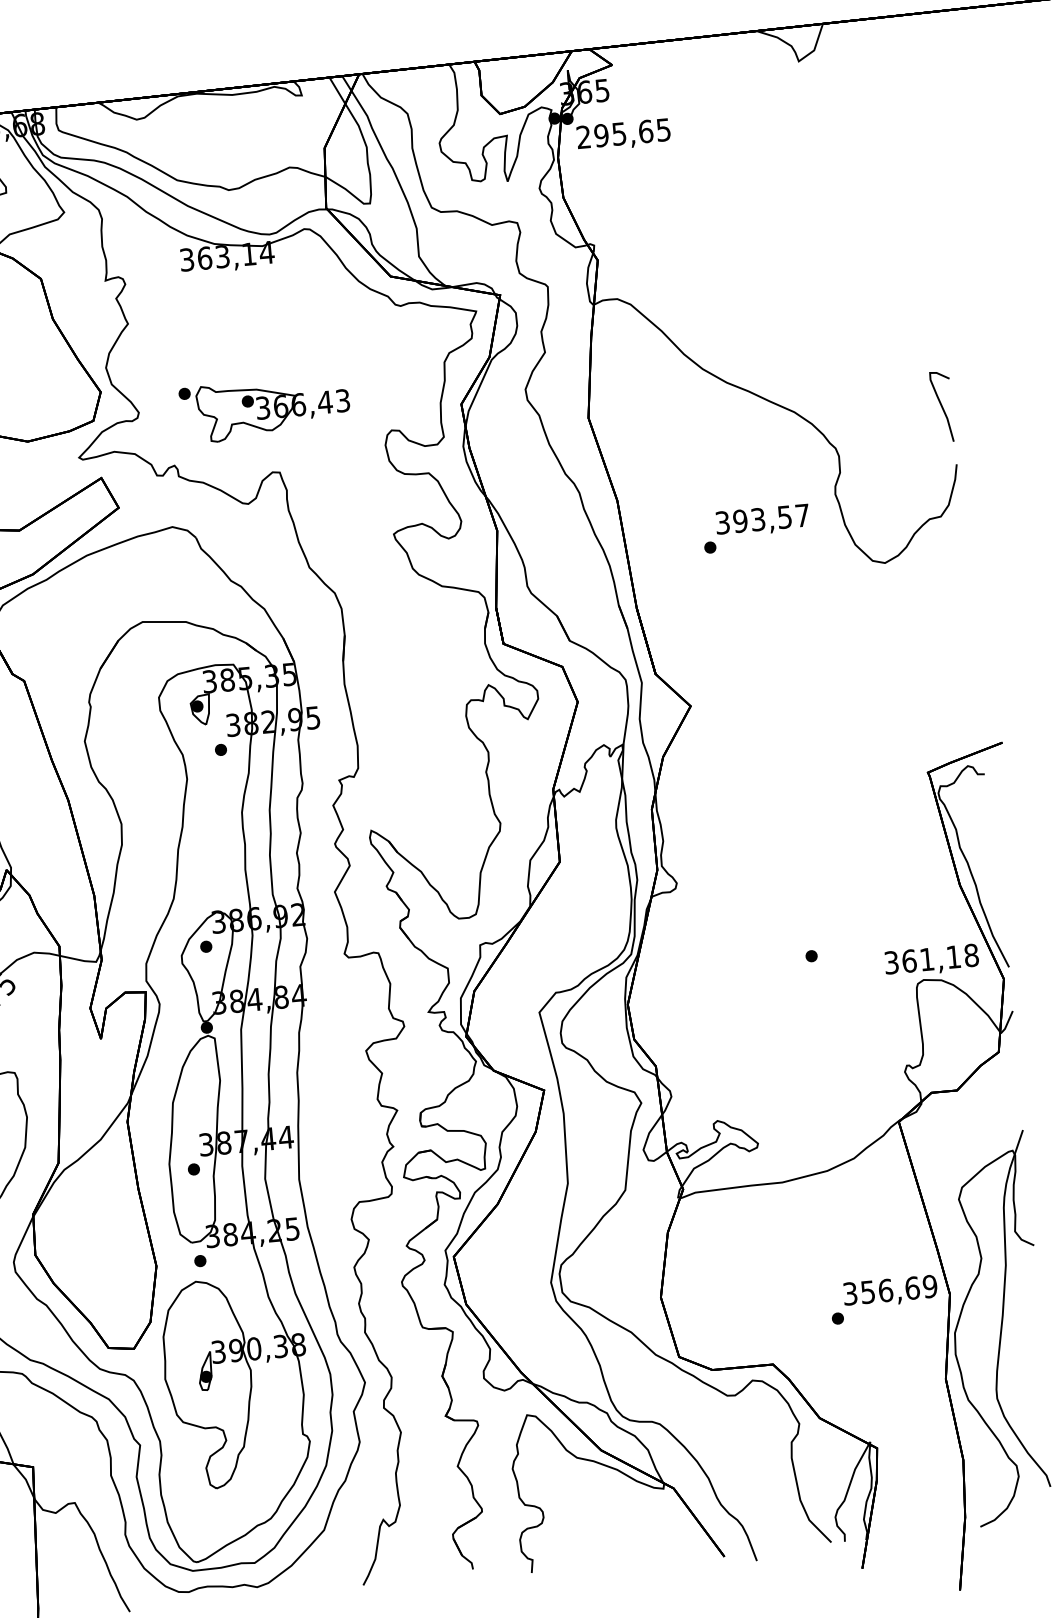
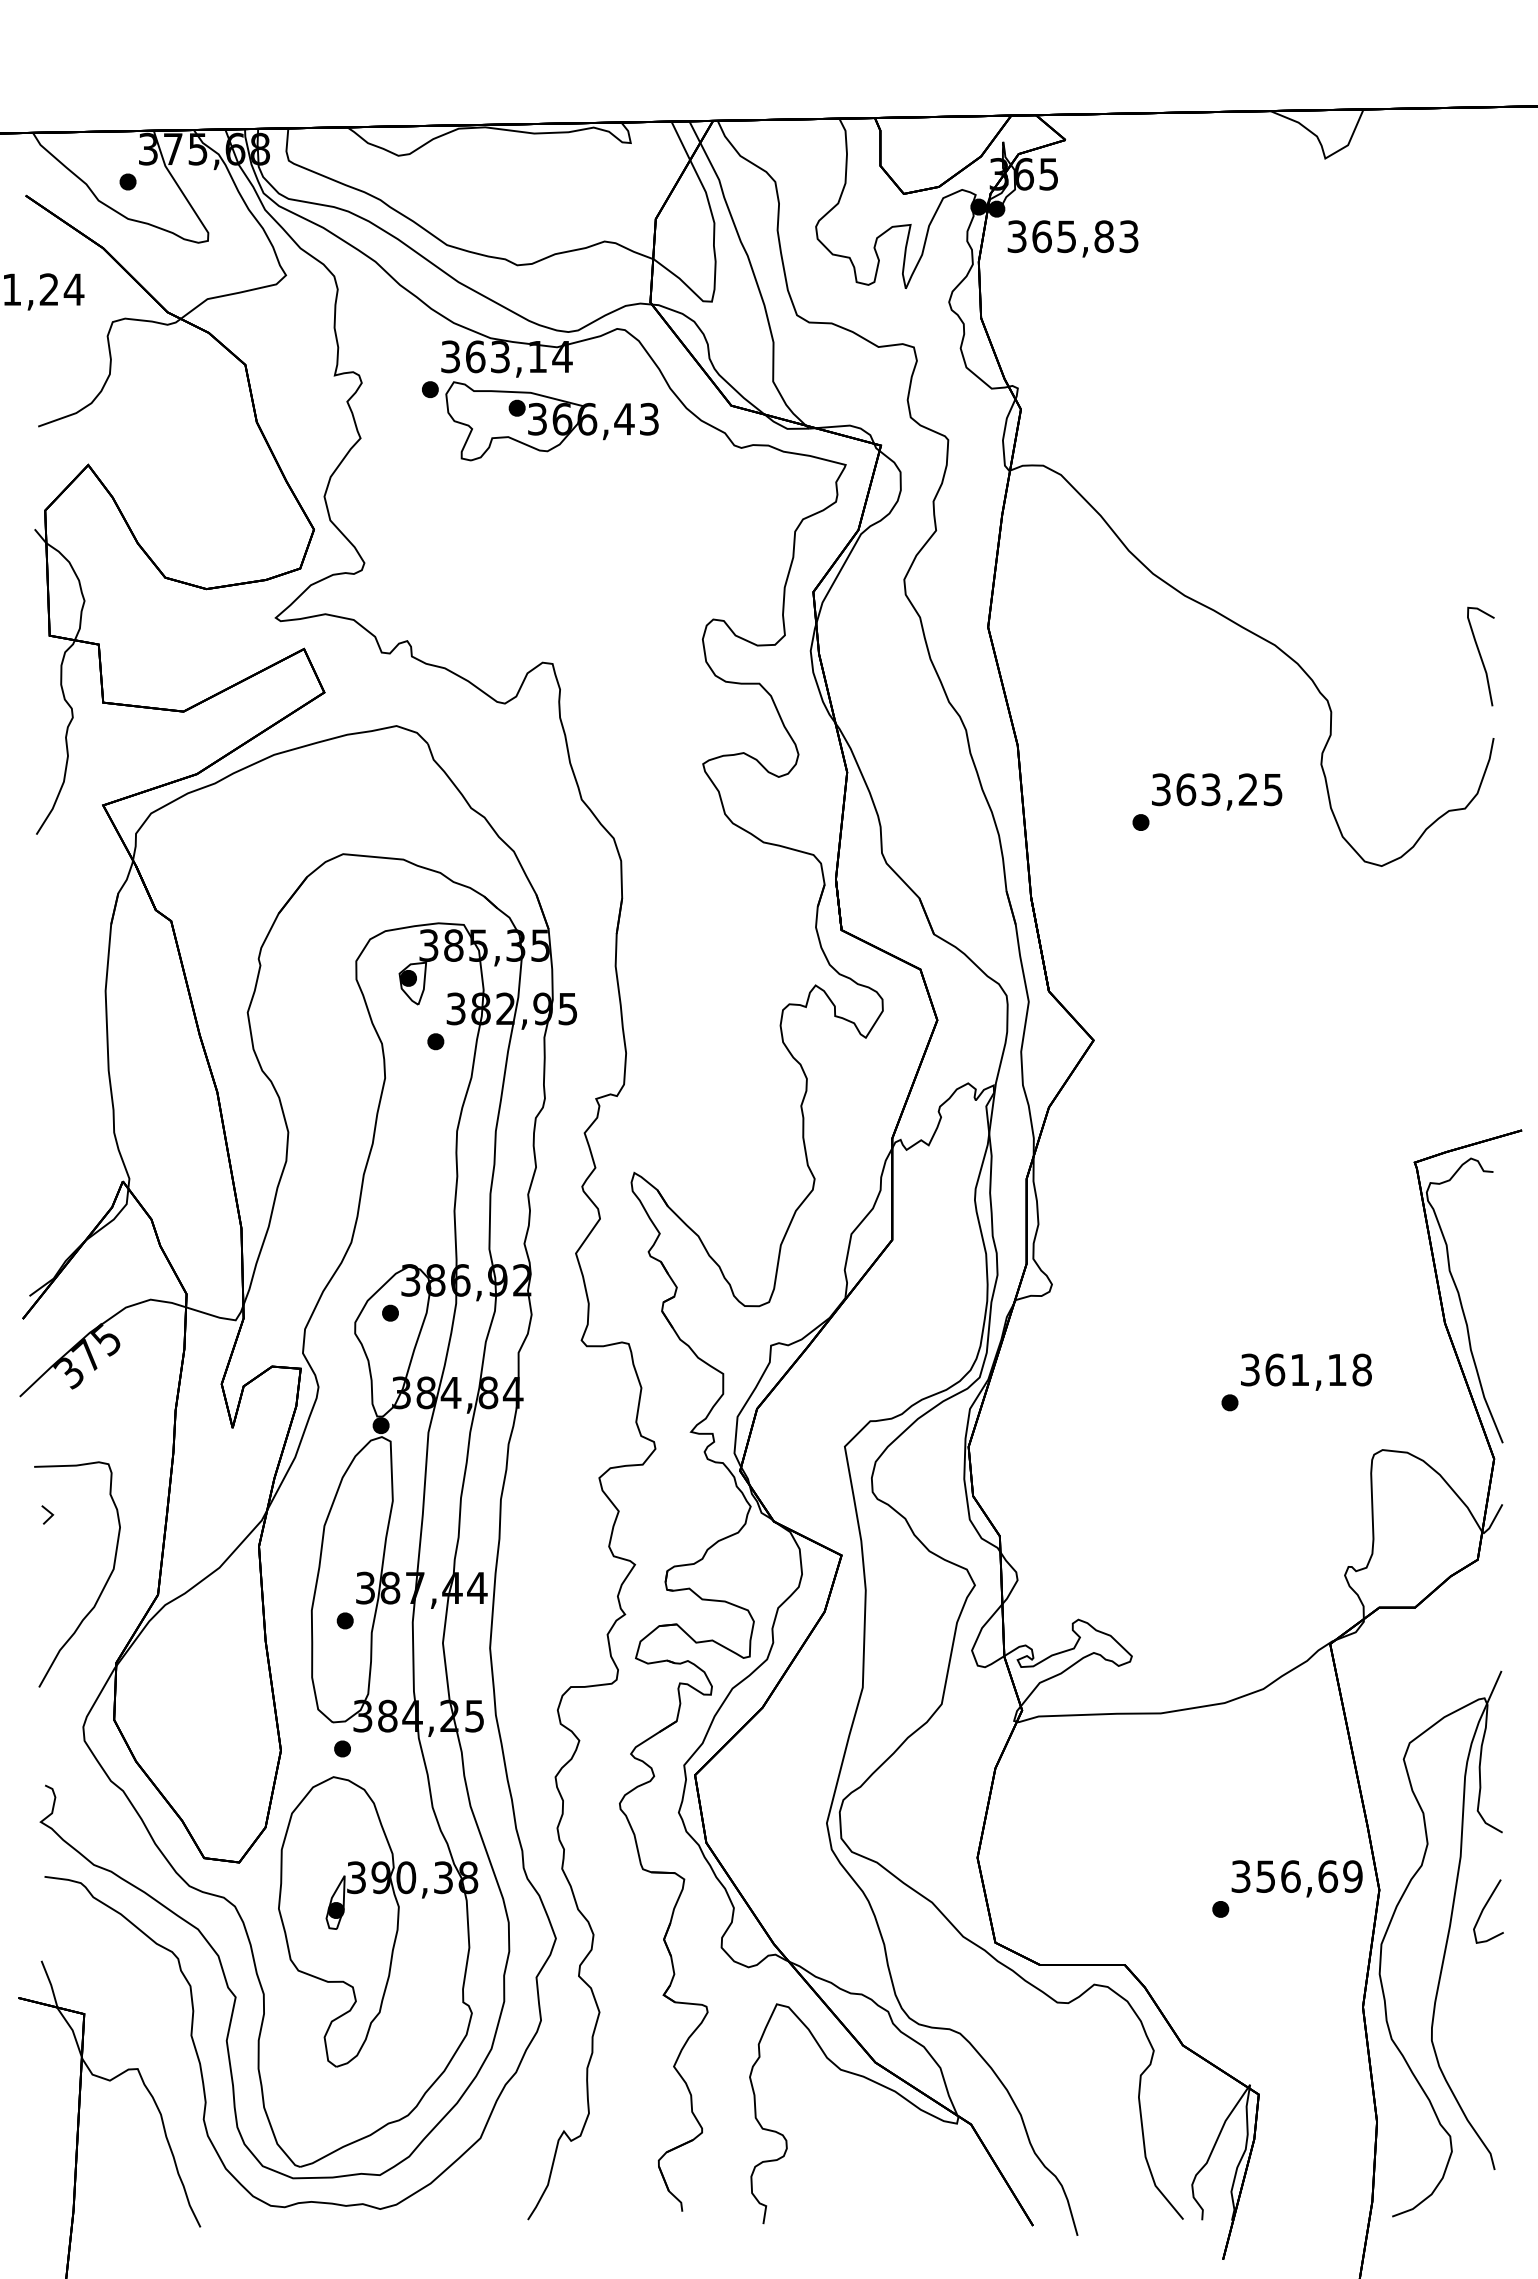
text: (623, 133) -> (1072, 236), 295,65 -> 365,83
part: (265, 409) -> (540, 421), moved
text: (771, 518) -> (1229, 789), 393,57 -> 363,25
text: (931, 960) -> (1306, 1371), moved
curve: (1026, 1301) -> (1484, 1909), added

